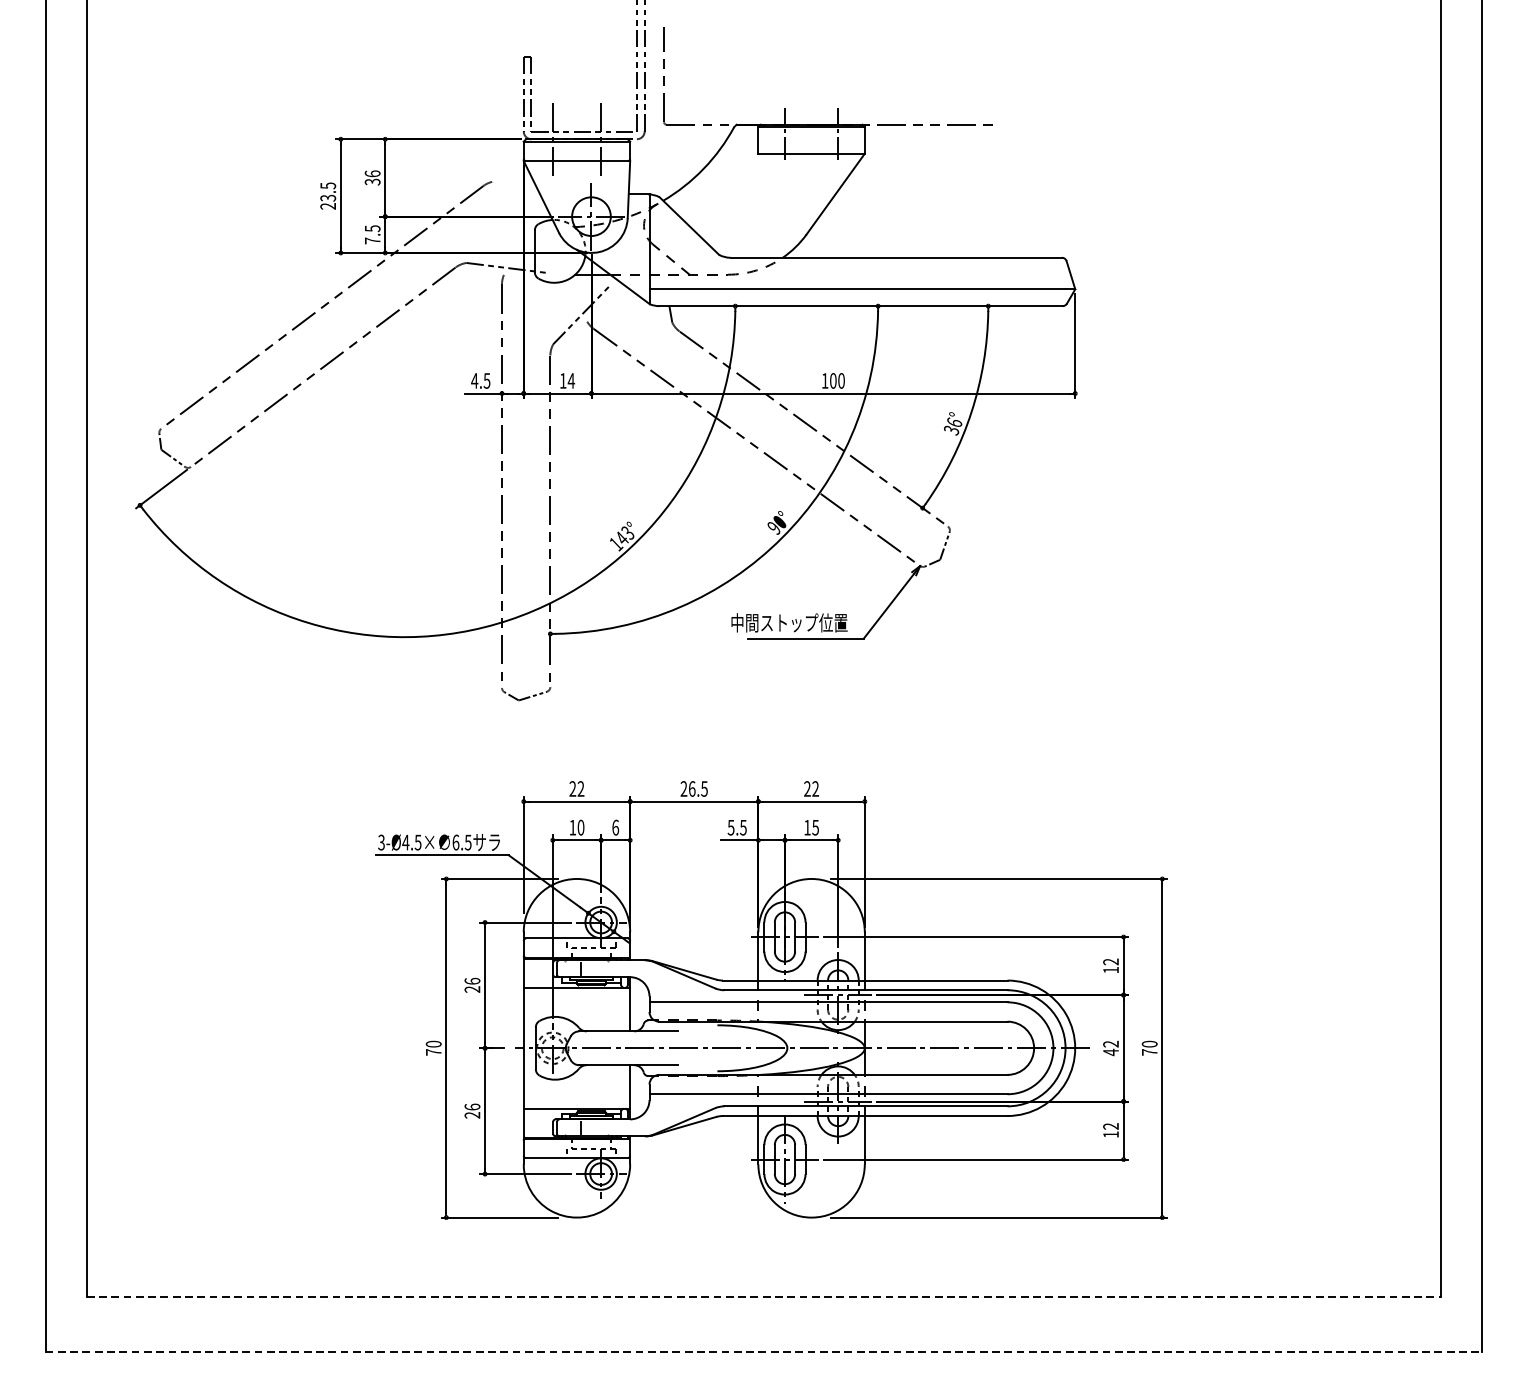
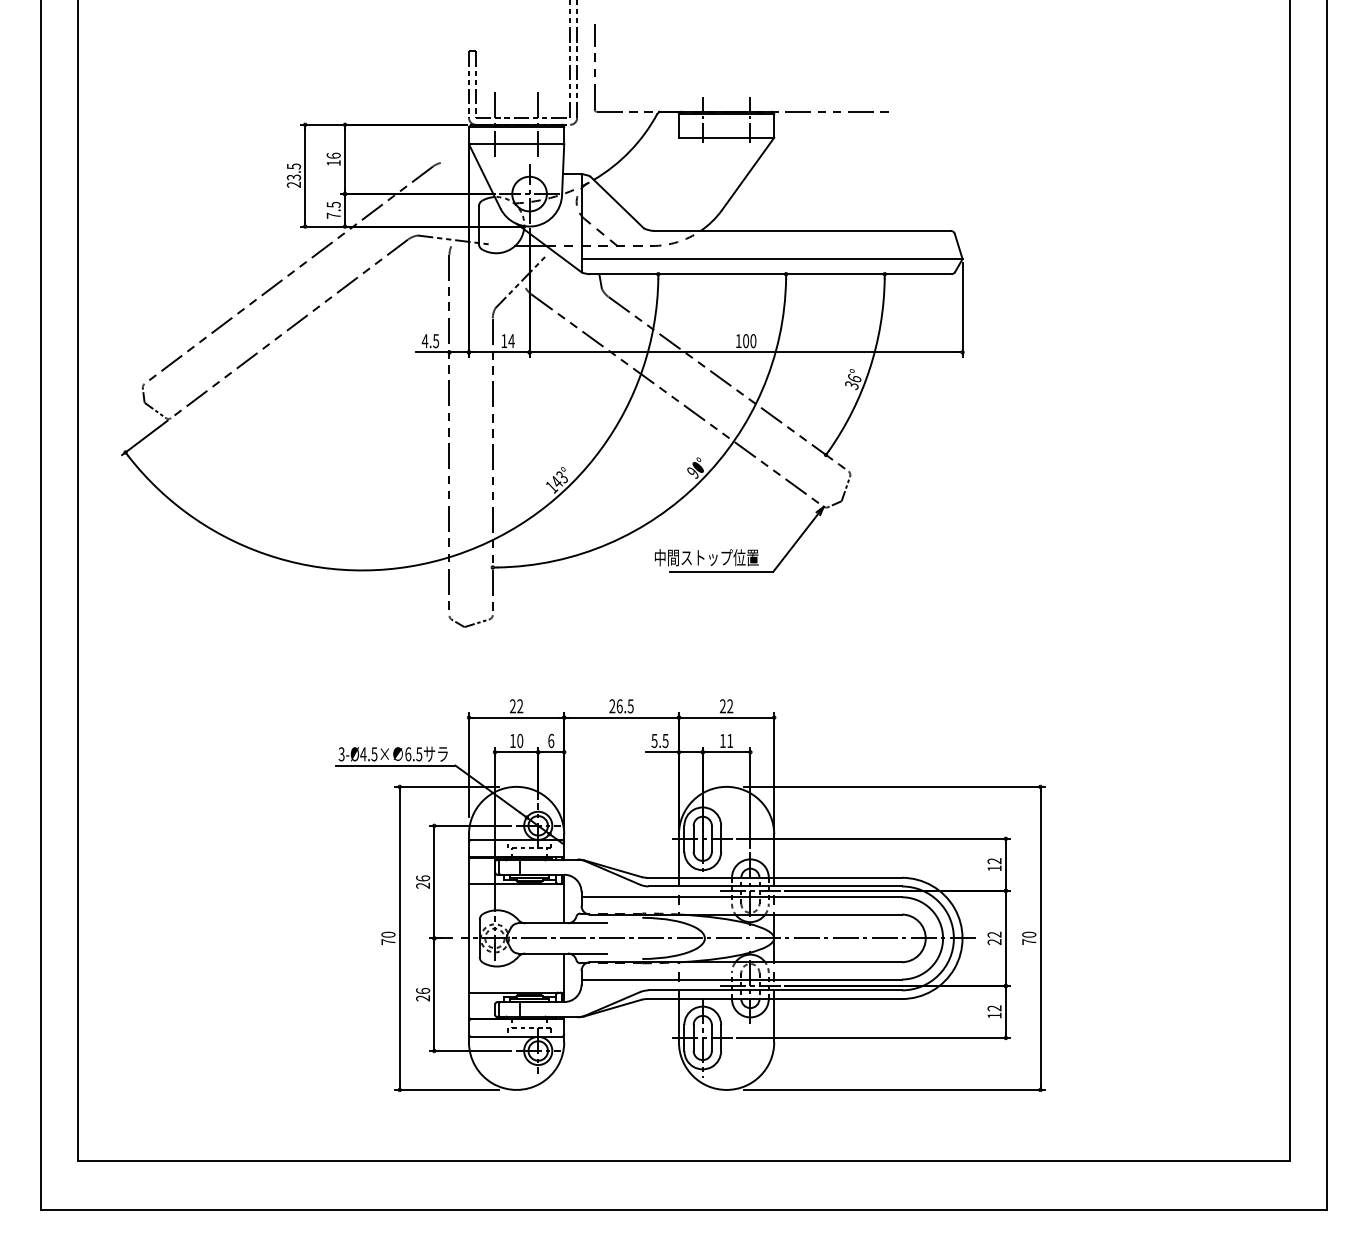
text: (372, 182) -> (333, 163), 36 -> 16
text: (815, 828) -> (730, 741), 15 -> 11
text: (1110, 1051) -> (994, 941), 42 -> 22
line: (764, 1296) -> (684, 1160), dashed -> solid
line: (764, 1352) -> (684, 1210), dashed -> solid

